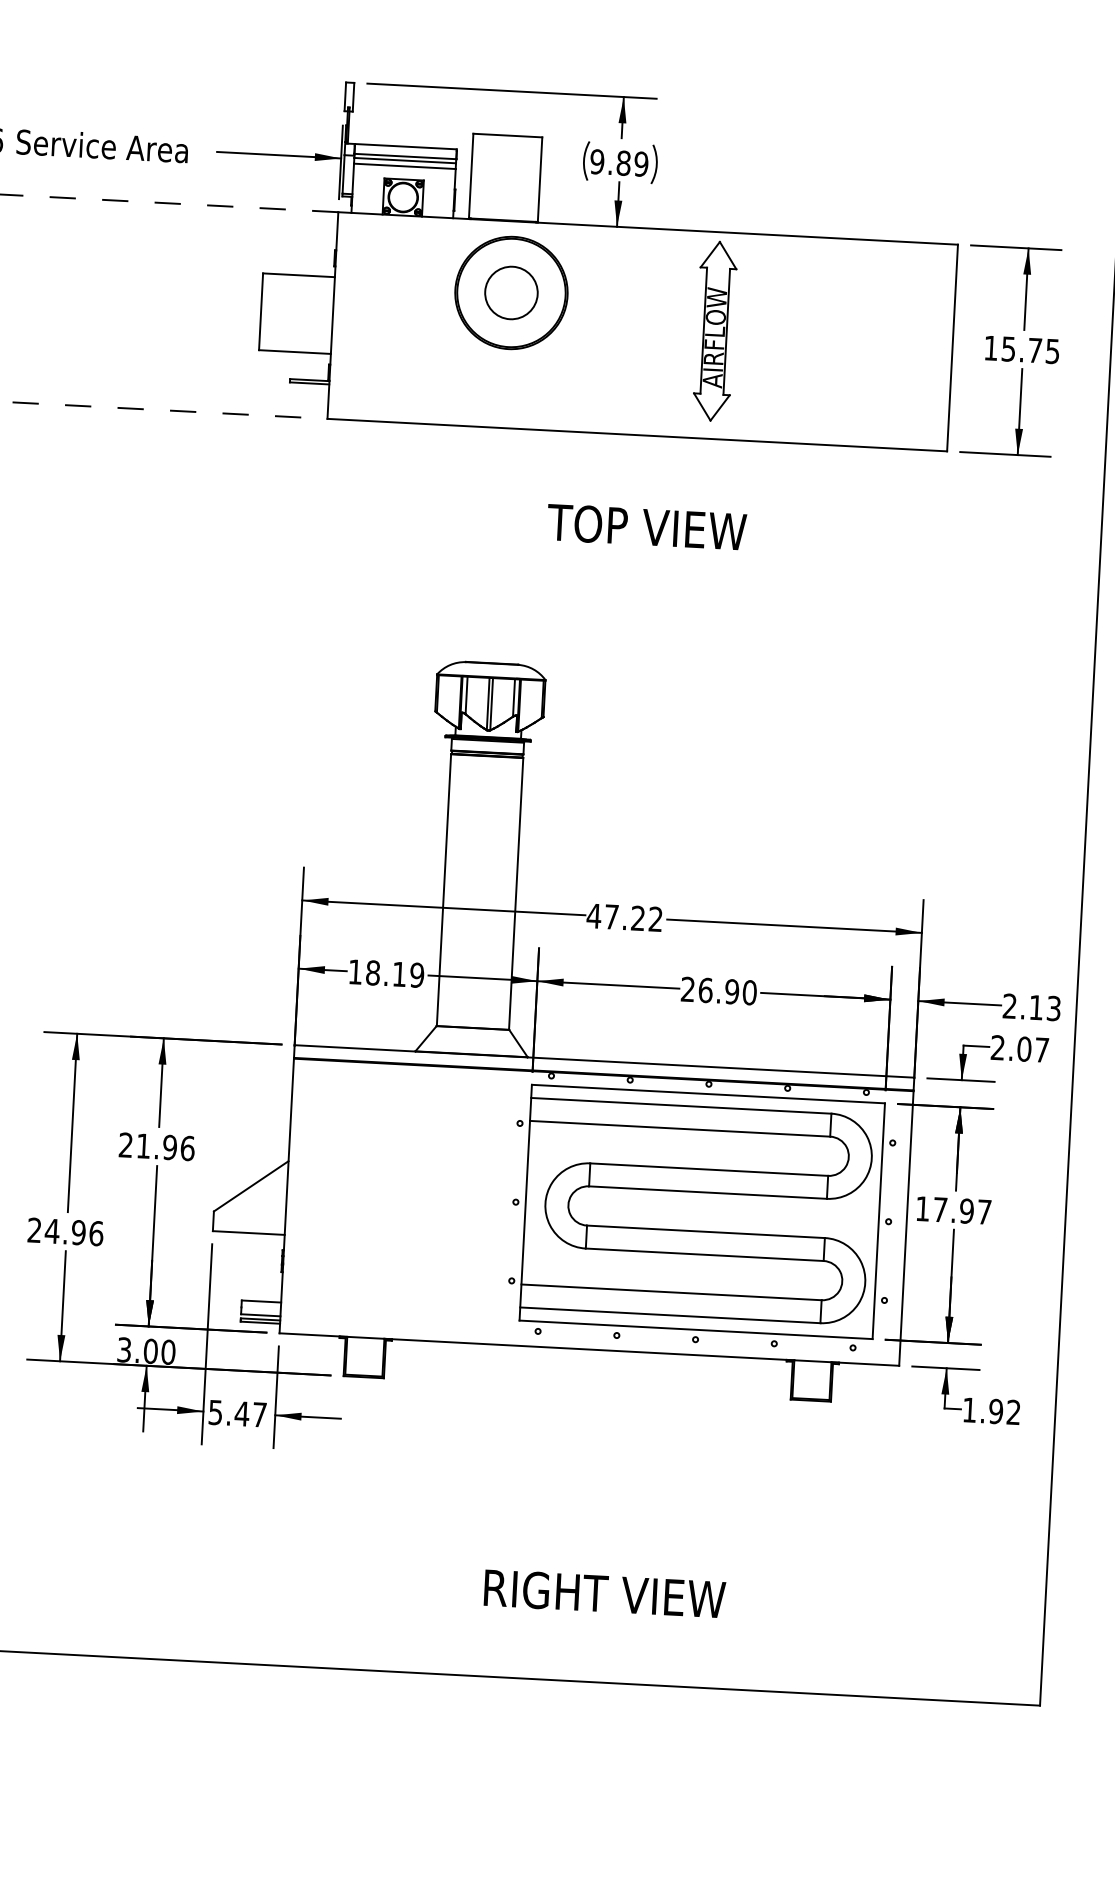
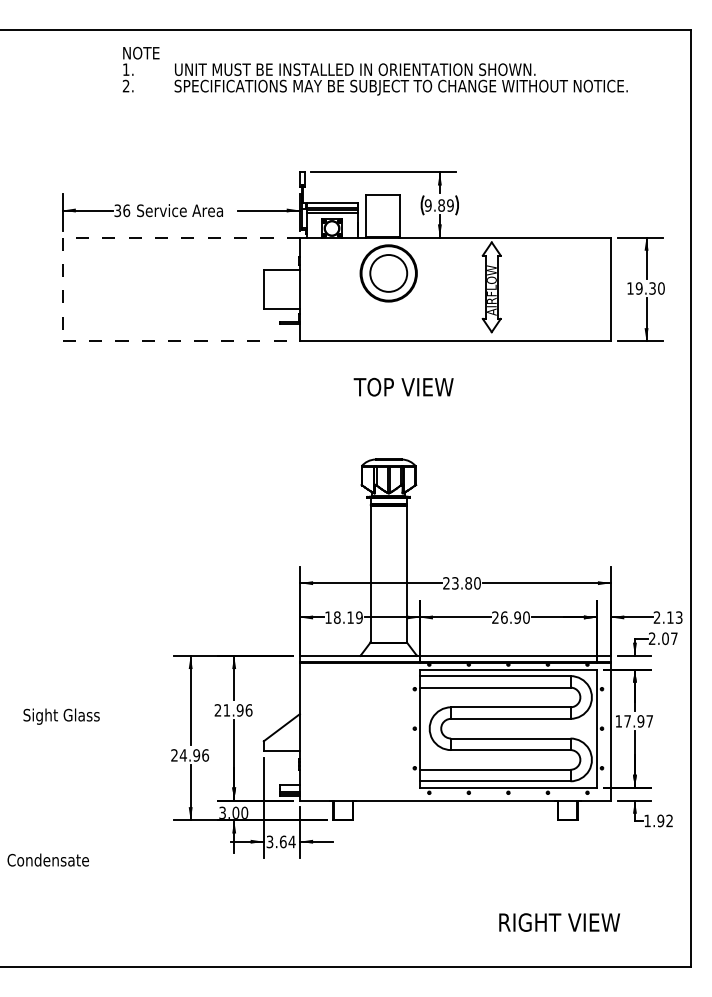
circle: (510, 293) -> (388, 273), size x1.4
text: (1029, 350) -> (649, 288), 15.75 -> 19.30
text: (646, 525) -> (403, 386), moved
text: (623, 917) -> (461, 583), 47.22 -> 23.80
text: (238, 1412) -> (281, 841), 5.47 -> 3.64
text: (604, 1593) -> (559, 922), moved

